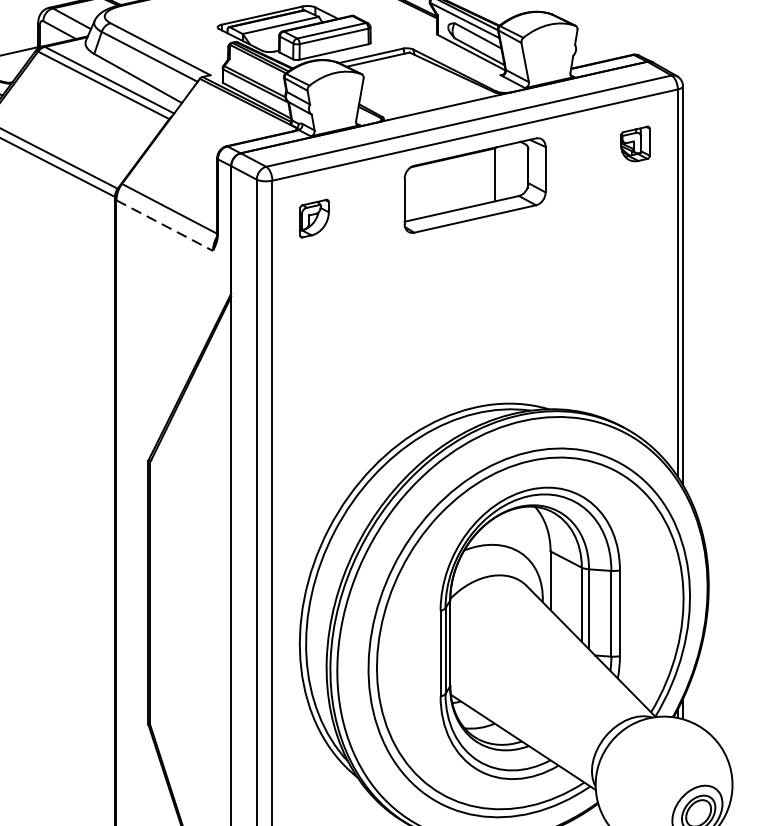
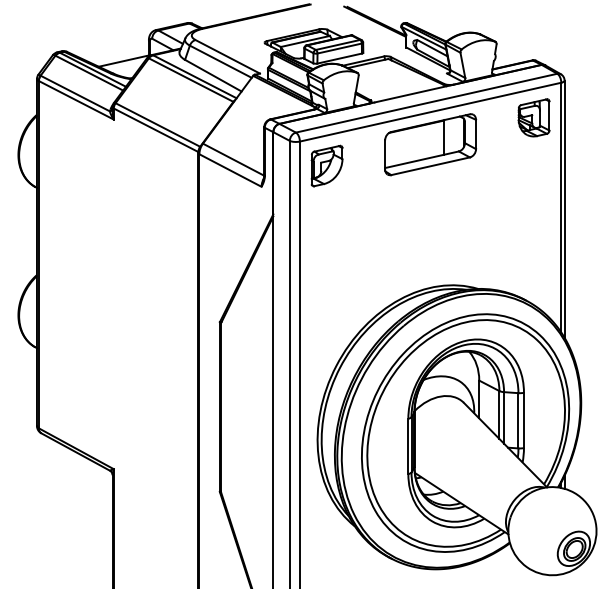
part: (634, 143) -> (533, 117), size x1.67
part: (313, 217) -> (326, 165), size x1.67
line: (164, 225) -> (230, 170), dashed -> solid

